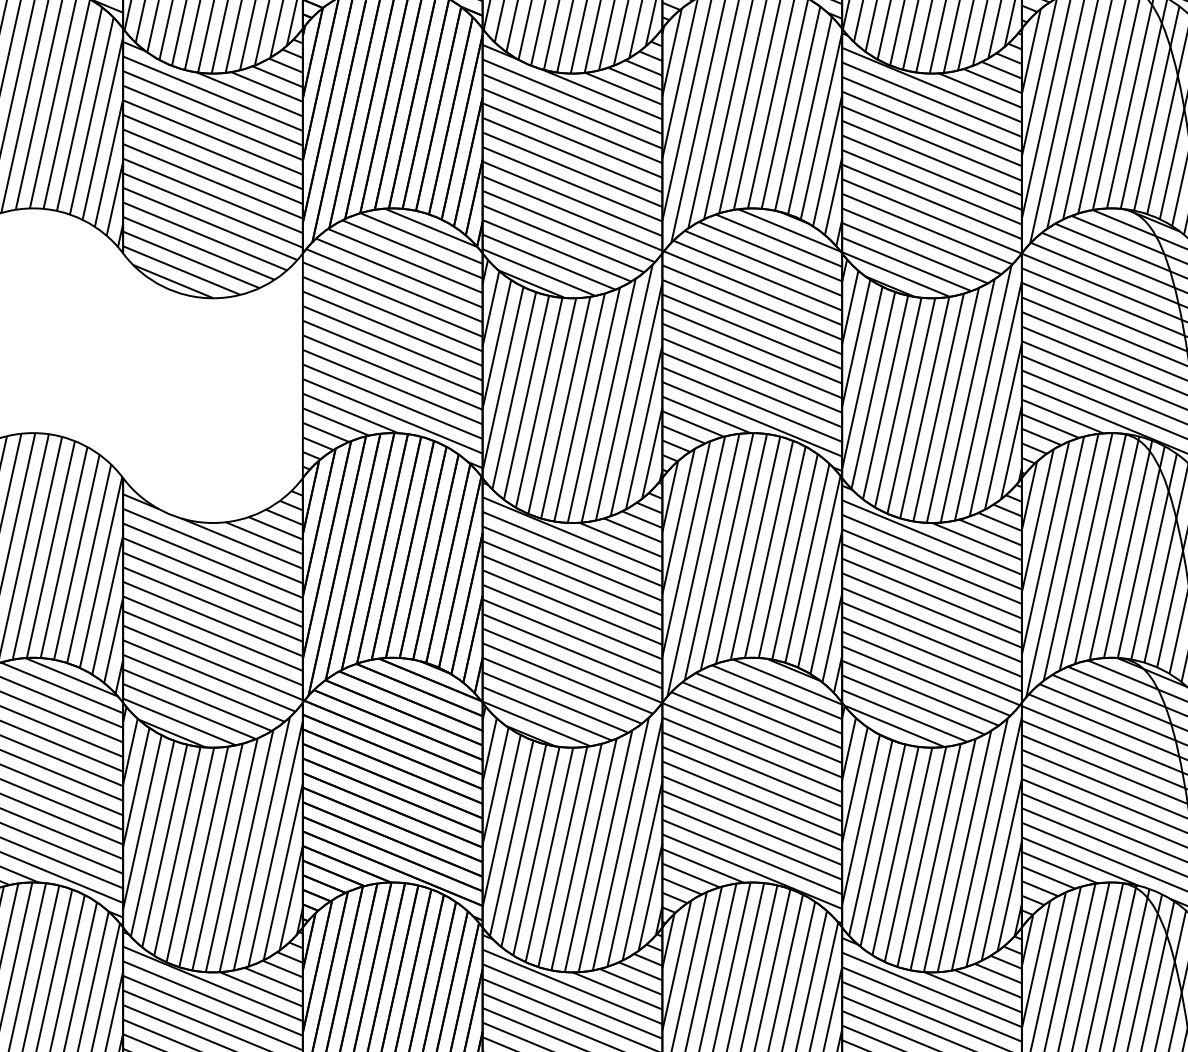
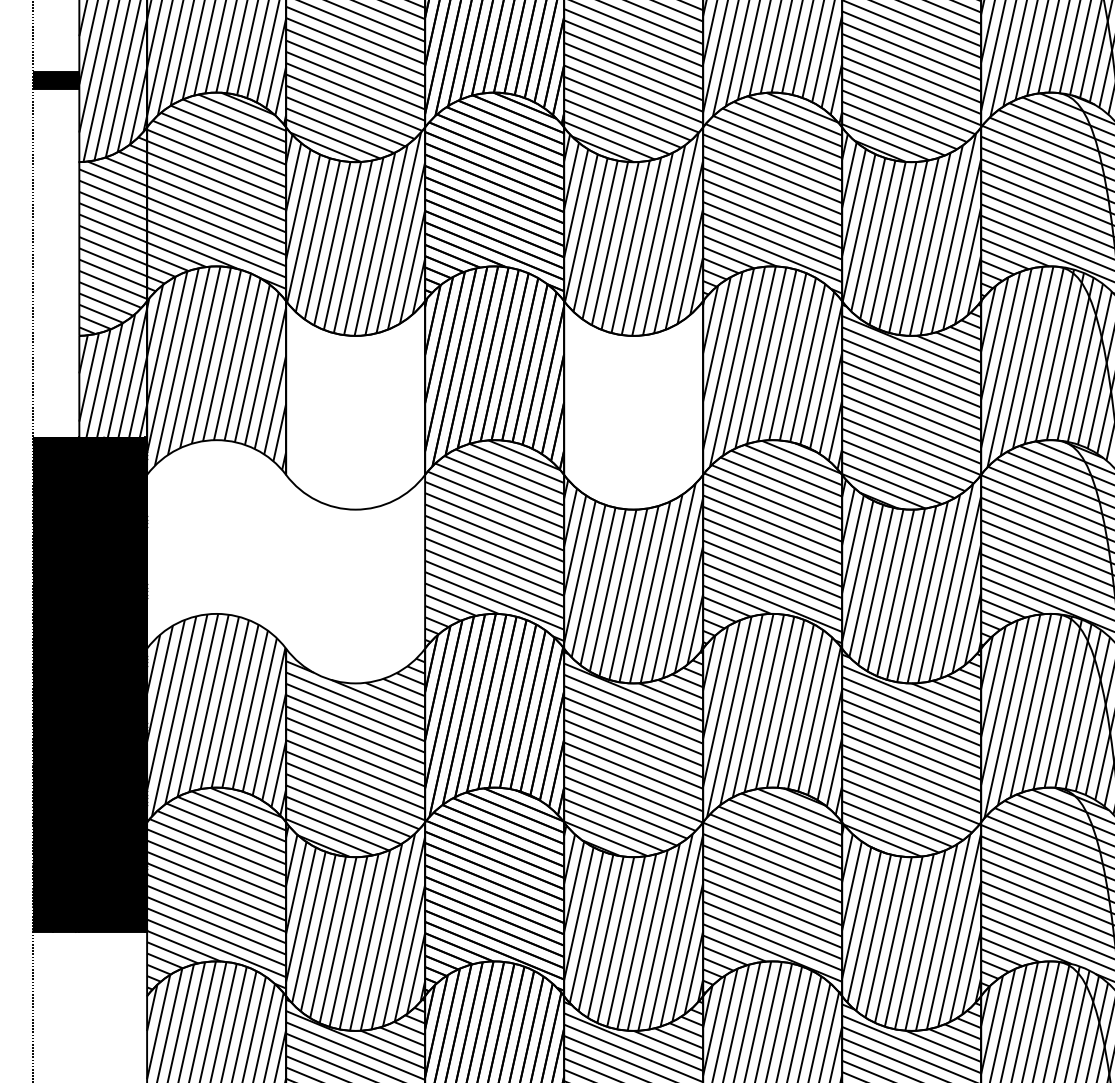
hatch: (212, 163) -> (355, 405), removed
hatch: (572, 163) -> (633, 405), removed

